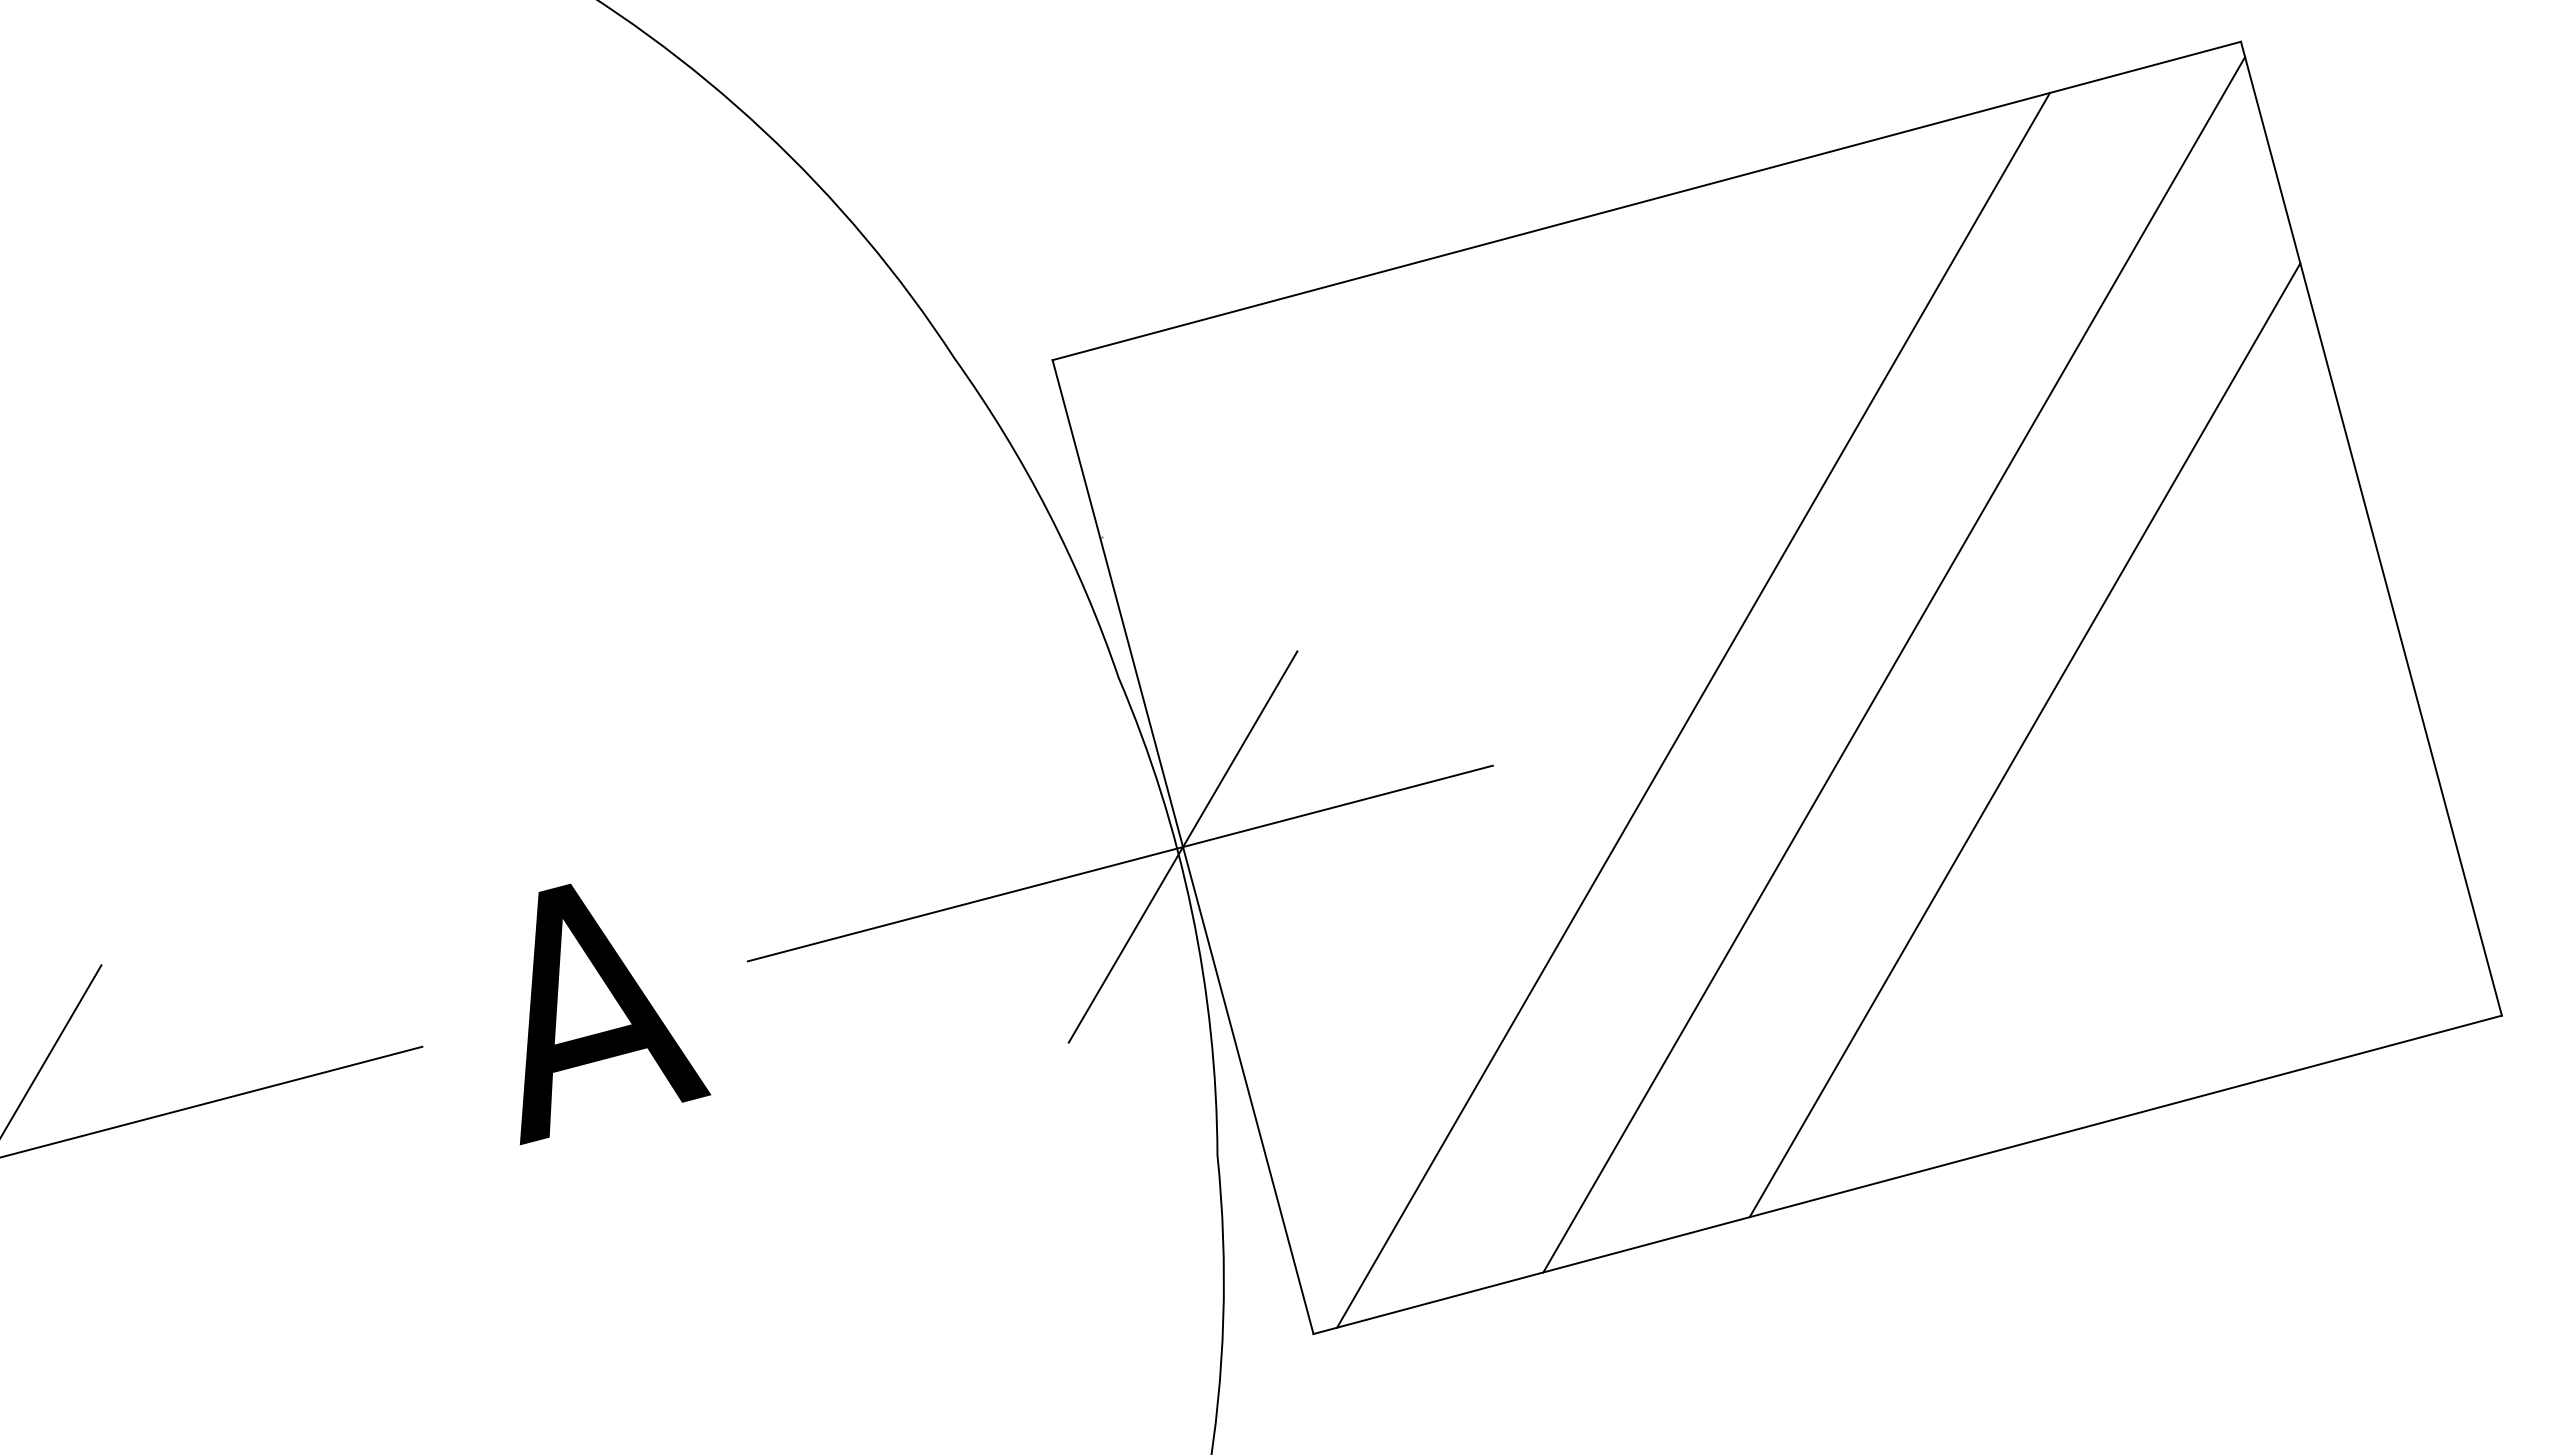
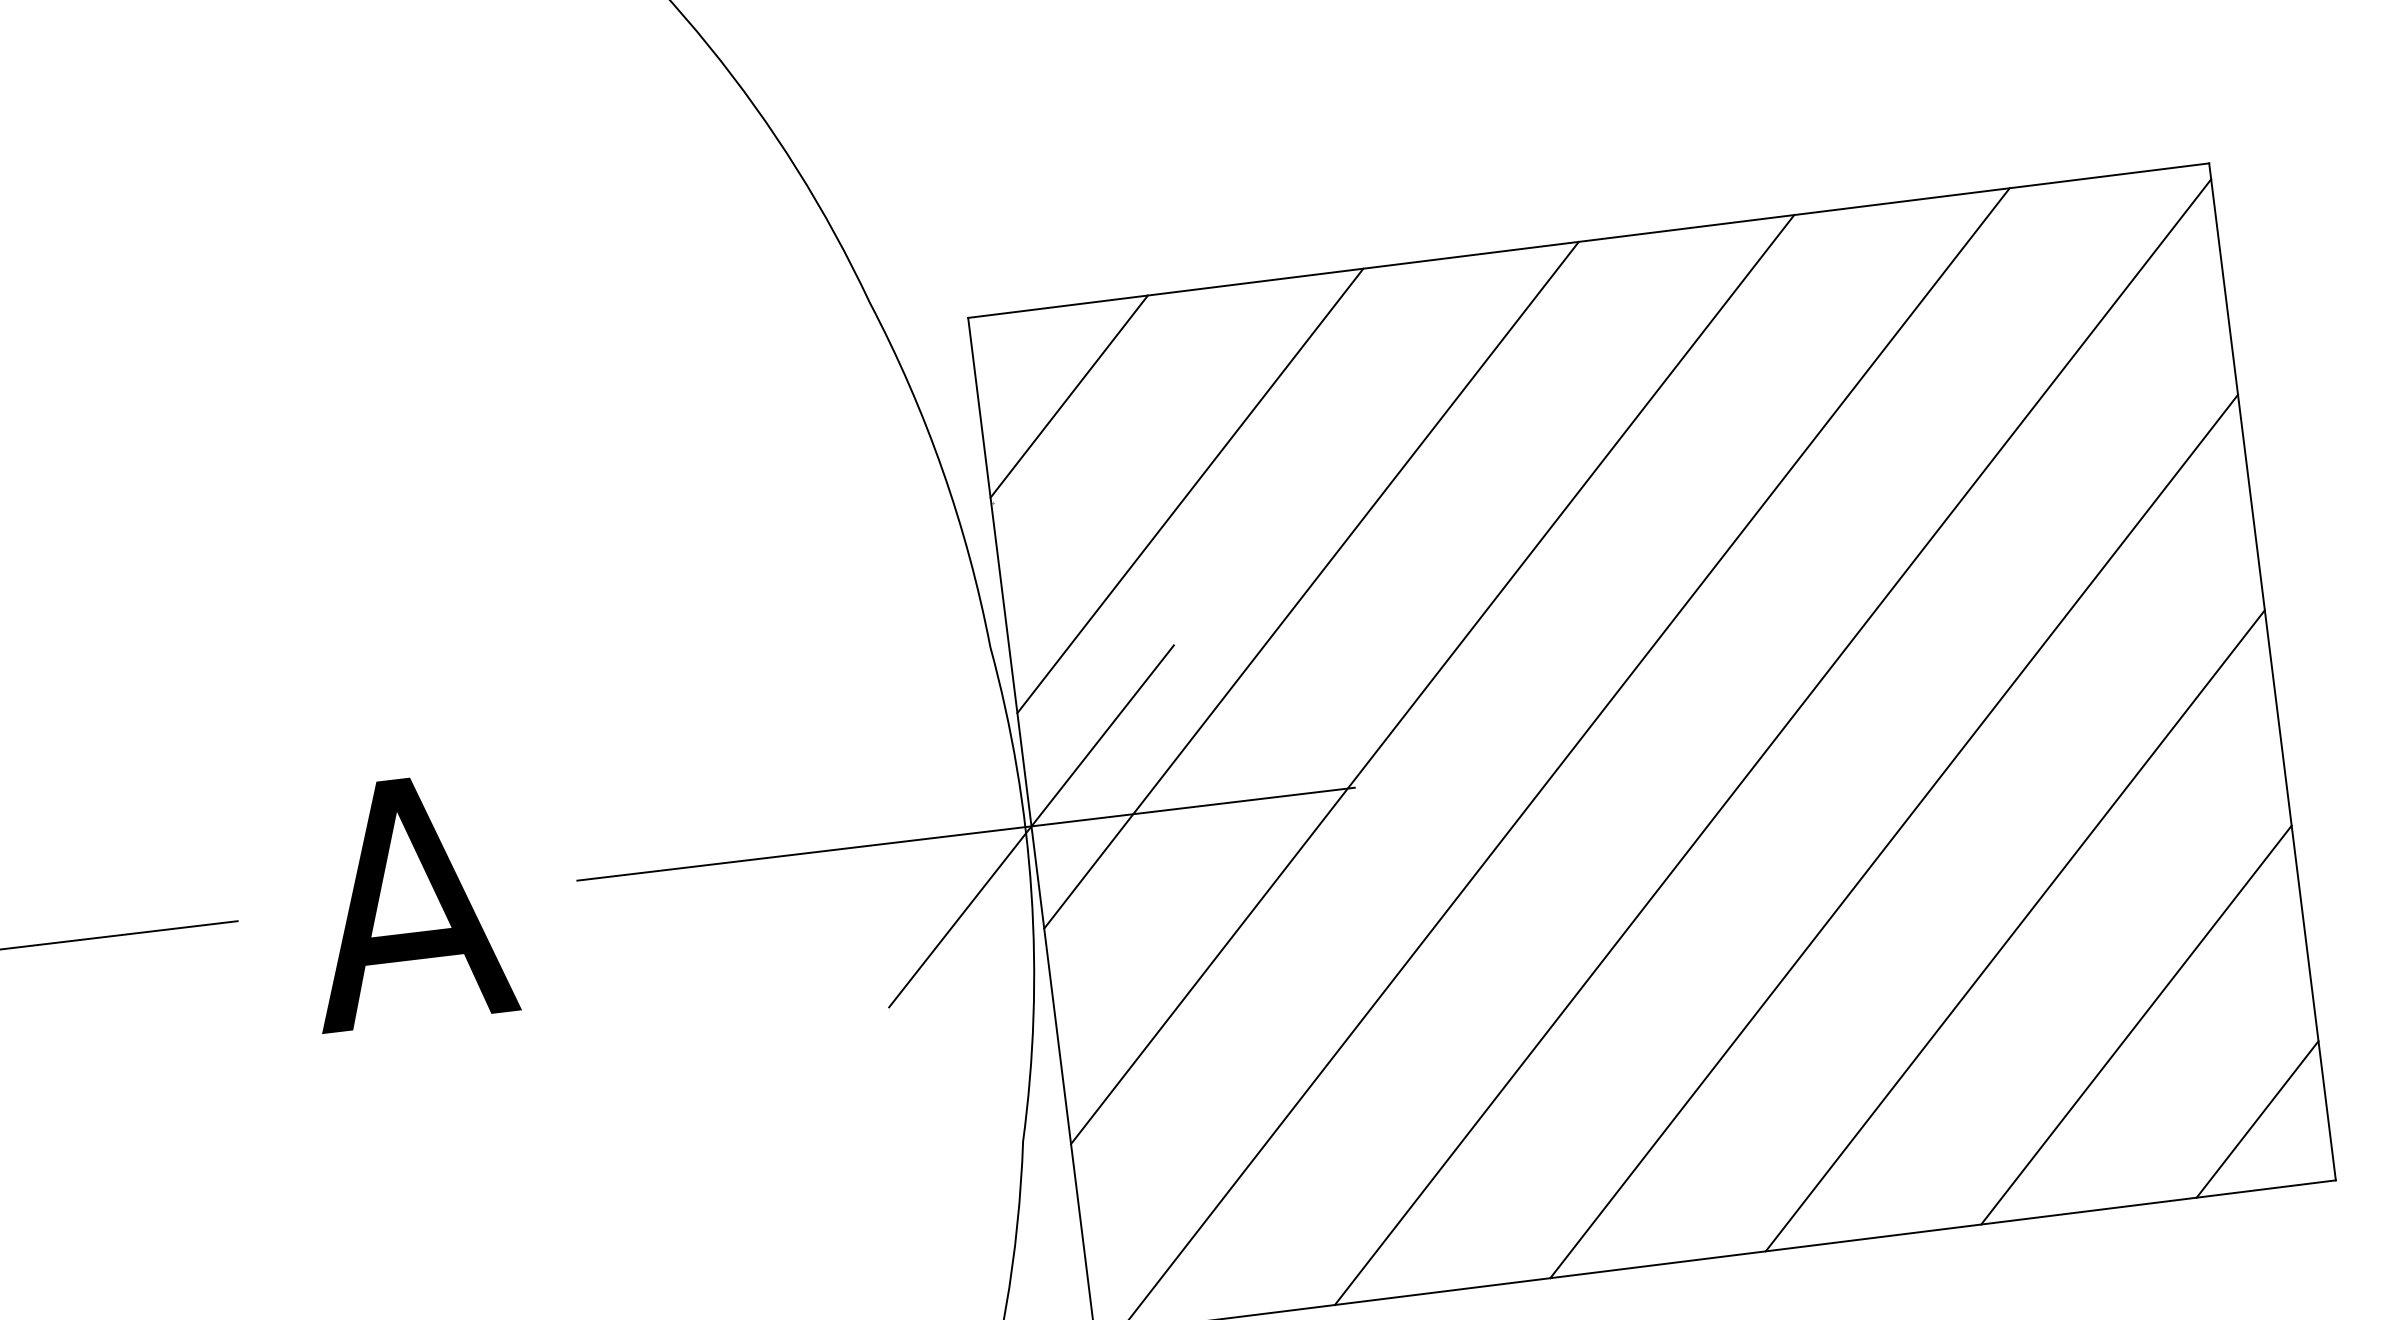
line: (1161, 423) -> (1068, 396), added
line: (1292, 498) -> (1190, 490), added
line: (1423, 573) -> (1311, 584), added
line: (1553, 649) -> (1432, 679), added
line: (2155, 815) -> (2015, 930), added
line: (2286, 891) -> (2136, 1025), added
line: (2417, 966) -> (2257, 1119), added

